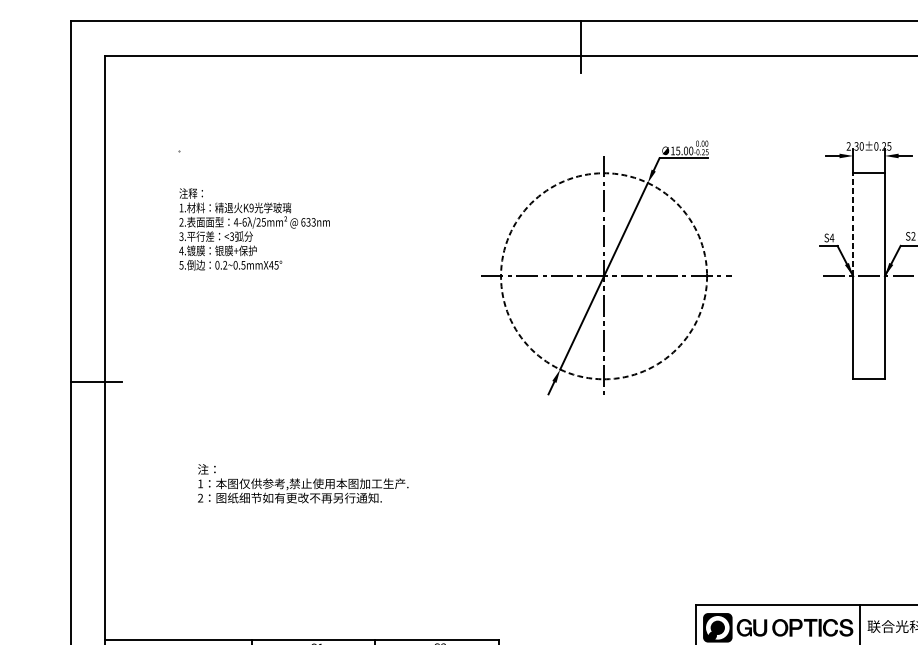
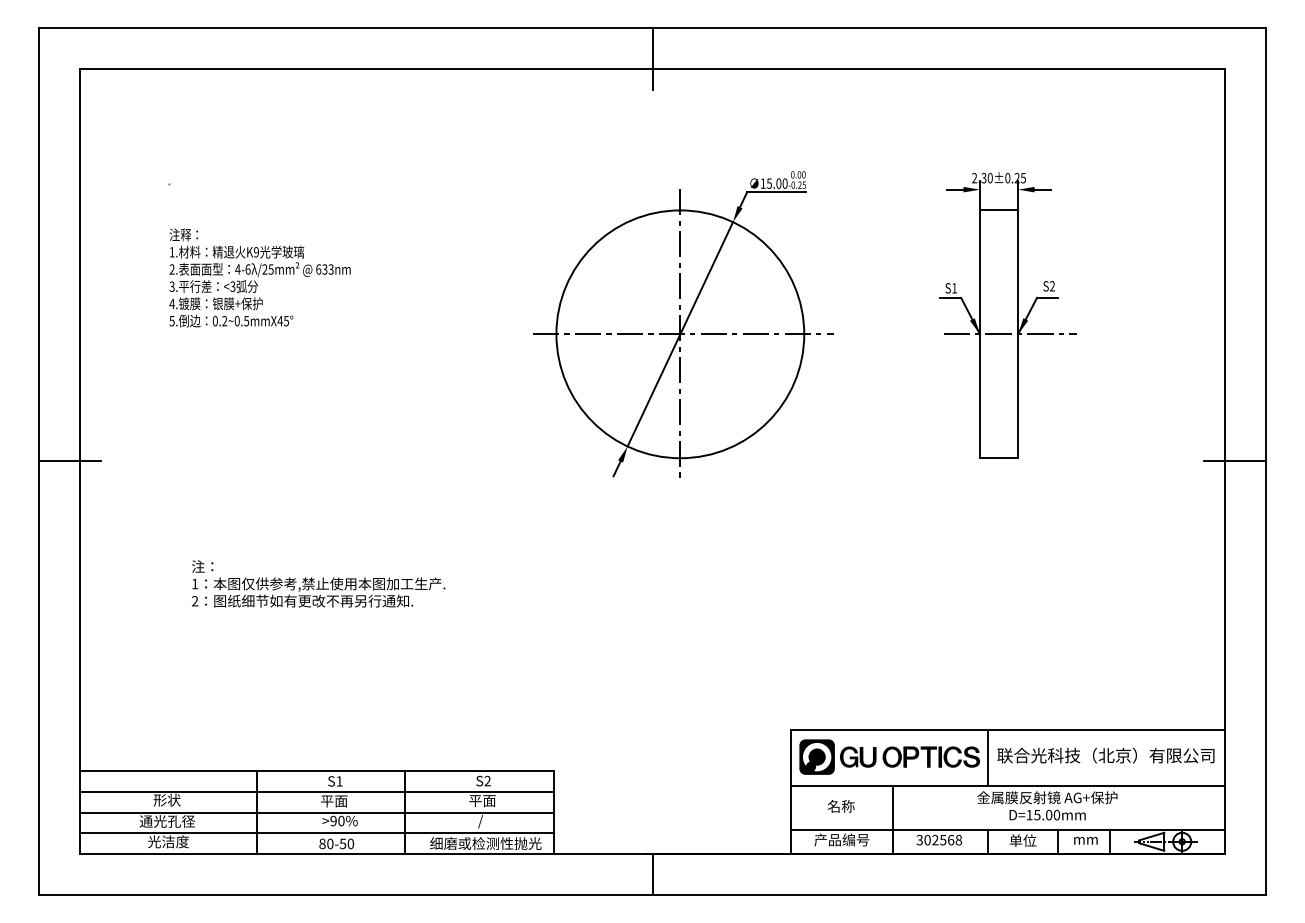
line: (853, 224) -> (980, 272), dashed -> solid
text: (832, 238) -> (954, 288), S4 -> S1
circle: (604, 276) -> (680, 334), dashed -> solid

